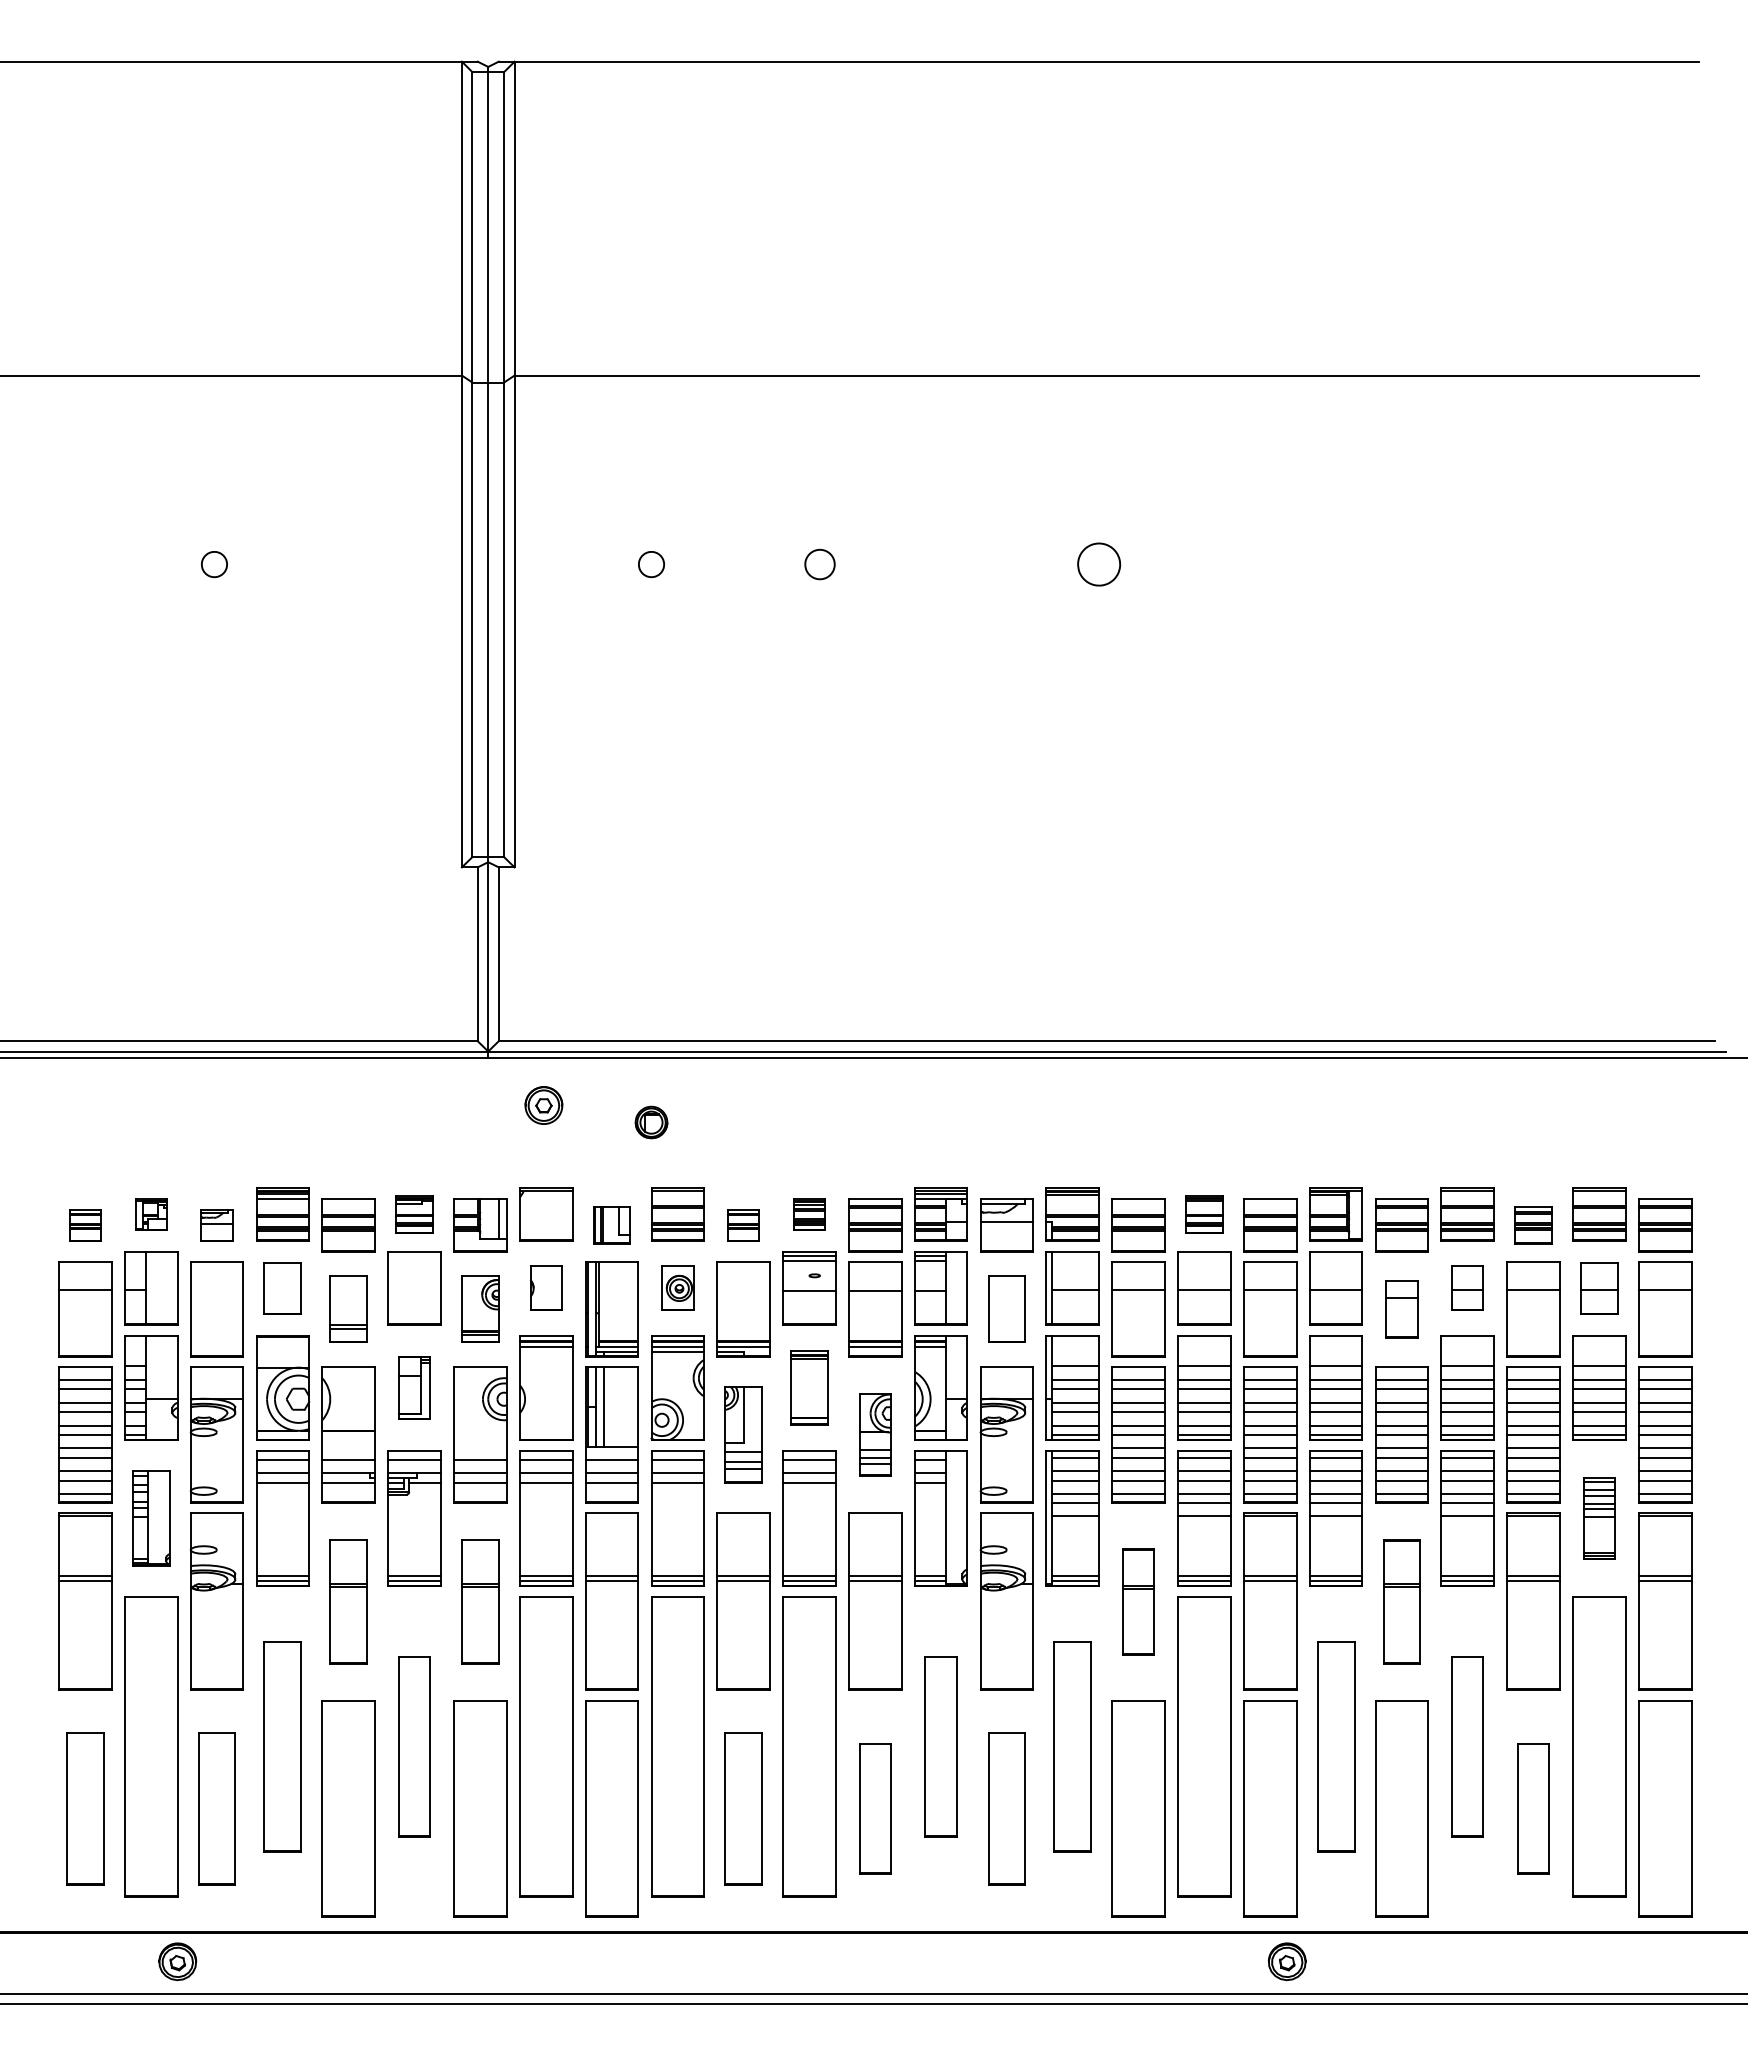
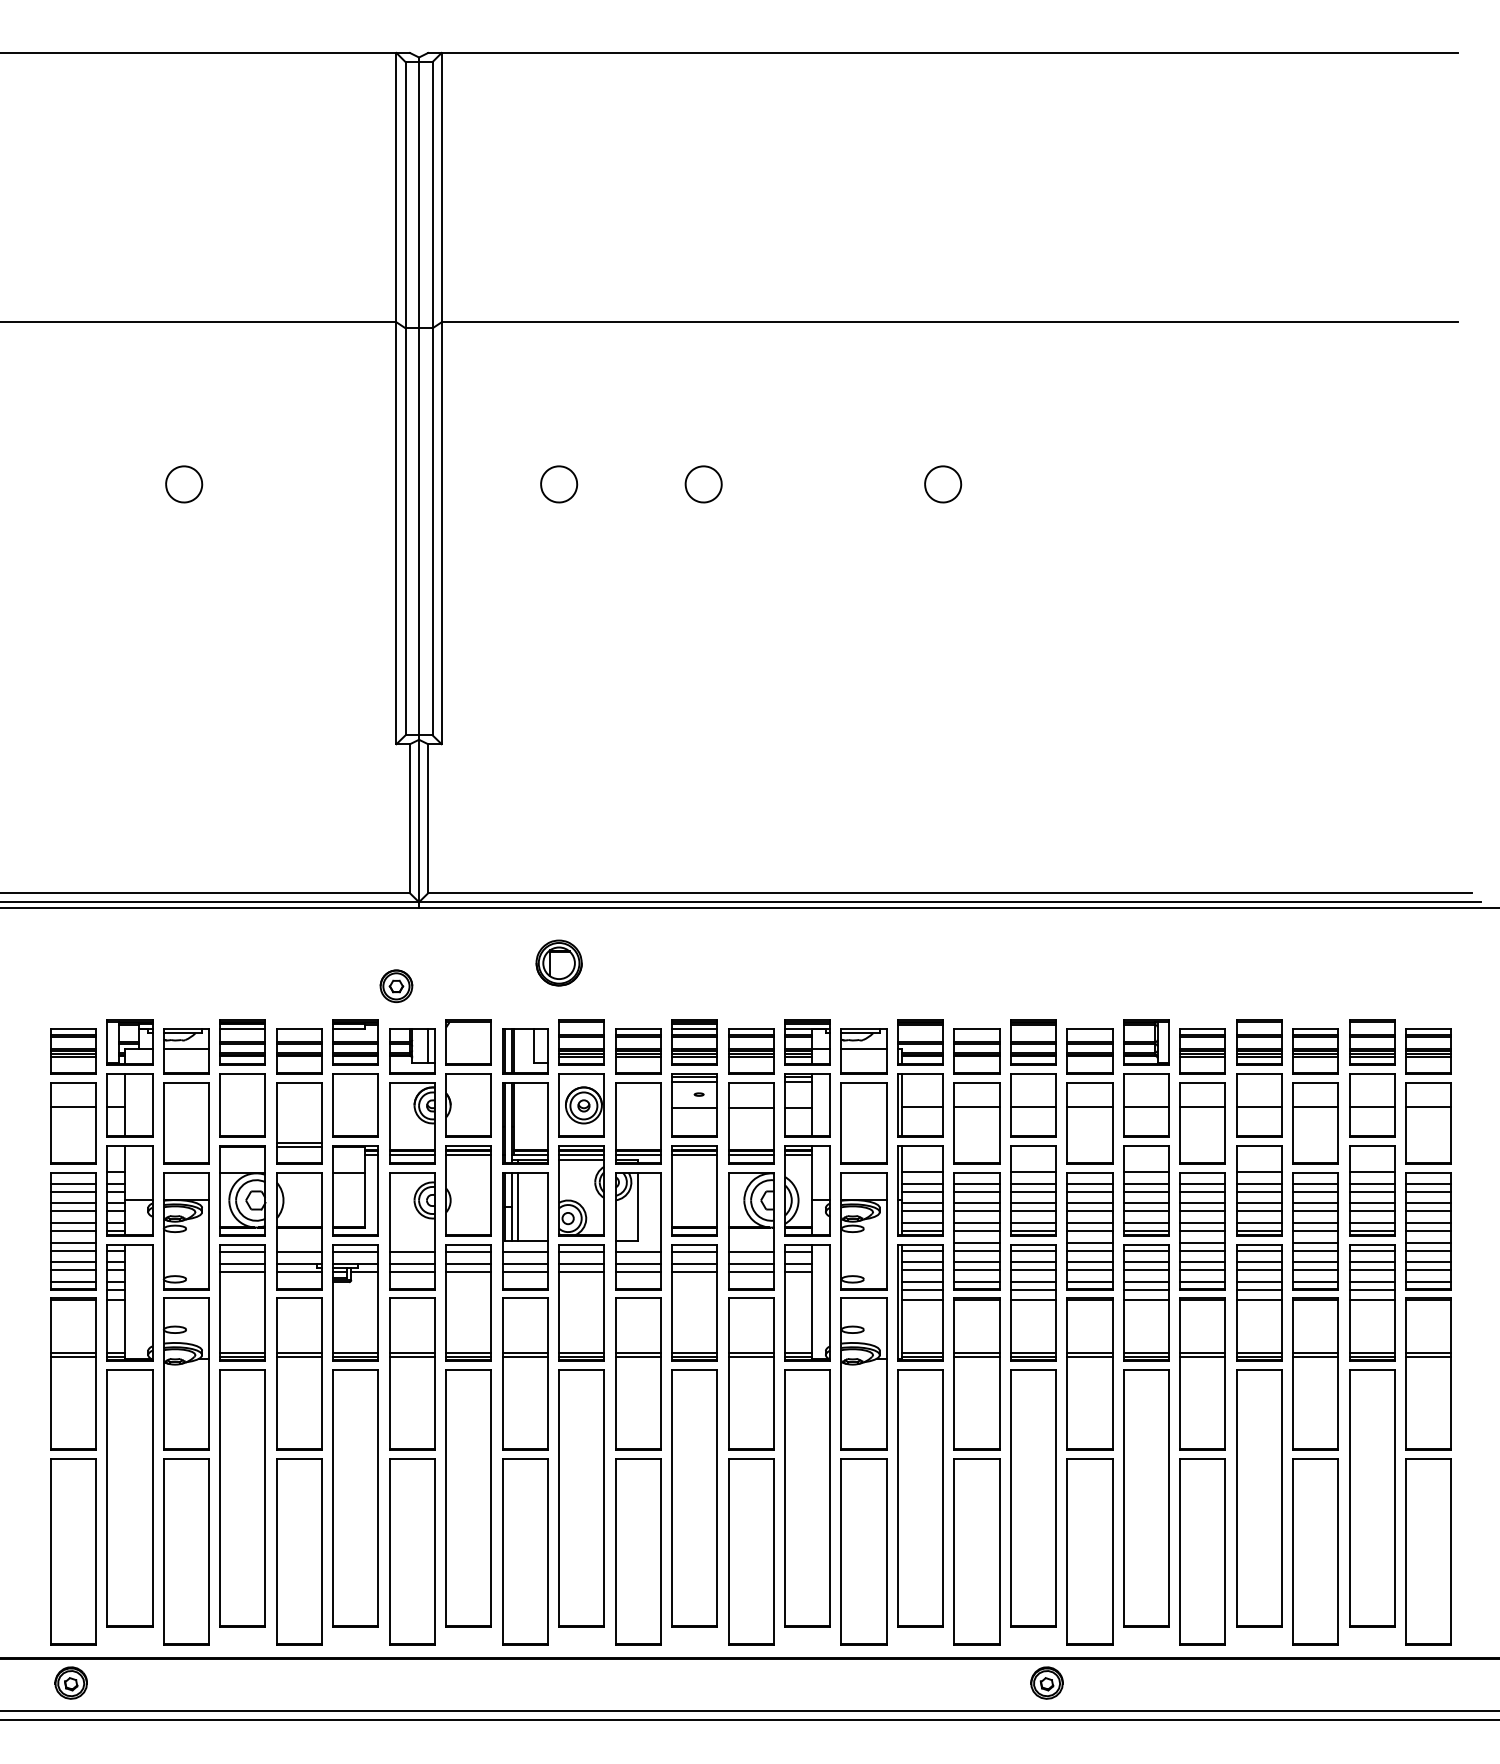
part: (214, 564) -> (184, 484), size x1.67
part: (651, 564) -> (559, 484), size x1.67
part: (819, 564) -> (703, 484), size x1.43
part: (543, 1105) -> (396, 986), moved
part: (651, 1122) -> (559, 963), size x1.67
part: (151, 1214) -> (130, 1041), size x1.67
part: (414, 1214) -> (355, 1041), size x1.43
part: (809, 1214) -> (694, 1041), size x1.67
part: (1204, 1214) -> (1033, 1041), size x1.43
part: (85, 1225) -> (73, 1051), size x1.67
part: (216, 1225) -> (185, 1051), size x1.67
part: (611, 1225) -> (524, 1051), size x1.43
part: (743, 1225) -> (638, 1051), size x1.67
part: (1533, 1225) -> (1315, 1051), size x1.43
part: (282, 1288) -> (242, 1105), size x1.43
part: (546, 1288) -> (469, 1105), size x1.67
part: (677, 1288) -> (581, 1105), size x1.67
part: (1467, 1288) -> (1259, 1105), size x1.67
part: (1599, 1288) -> (1372, 1105), size x1.43
part: (348, 1309) -> (299, 1123), size x1.43
part: (480, 1309) -> (412, 1123), size x1.43
part: (1006, 1309) -> (863, 1123), size x1.43
part: (1401, 1309) -> (1202, 1123), size x1.67
part: (414, 1387) -> (355, 1190), size x1.67
part: (809, 1387) -> (694, 1190), size x1.43
part: (743, 1434) -> (638, 1230), size x1.43
part: (875, 1434) -> (751, 1230), size x1.67
part: (151, 1518) -> (130, 1302), size x1.43
part: (1599, 1518) -> (1372, 1302), size x1.67
part: (348, 1601) -> (299, 1374), size x1.43
part: (480, 1601) -> (412, 1374), size x1.43
part: (1138, 1601) -> (976, 1374), size x1.67
part: (1401, 1601) -> (1202, 1374), size x1.43
part: (282, 1746) -> (242, 1498), size x1.43
part: (414, 1746) -> (355, 1498), size x1.67
part: (940, 1746) -> (807, 1498), size x1.67
part: (1072, 1746) -> (920, 1498), size x1.43
part: (1335, 1746) -> (1145, 1498), size x1.43
part: (1467, 1746) -> (1259, 1498), size x1.67
part: (85, 1808) -> (73, 1551), size x1.43
part: (216, 1808) -> (185, 1551), size x1.43
part: (743, 1808) -> (638, 1551), size x1.43
part: (875, 1808) -> (751, 1551), size x1.67
part: (1006, 1808) -> (863, 1551), size x1.43
part: (1533, 1808) -> (1315, 1551), size x1.67
part: (177, 1961) -> (70, 1682), moved
part: (1286, 1961) -> (1046, 1682), moved

